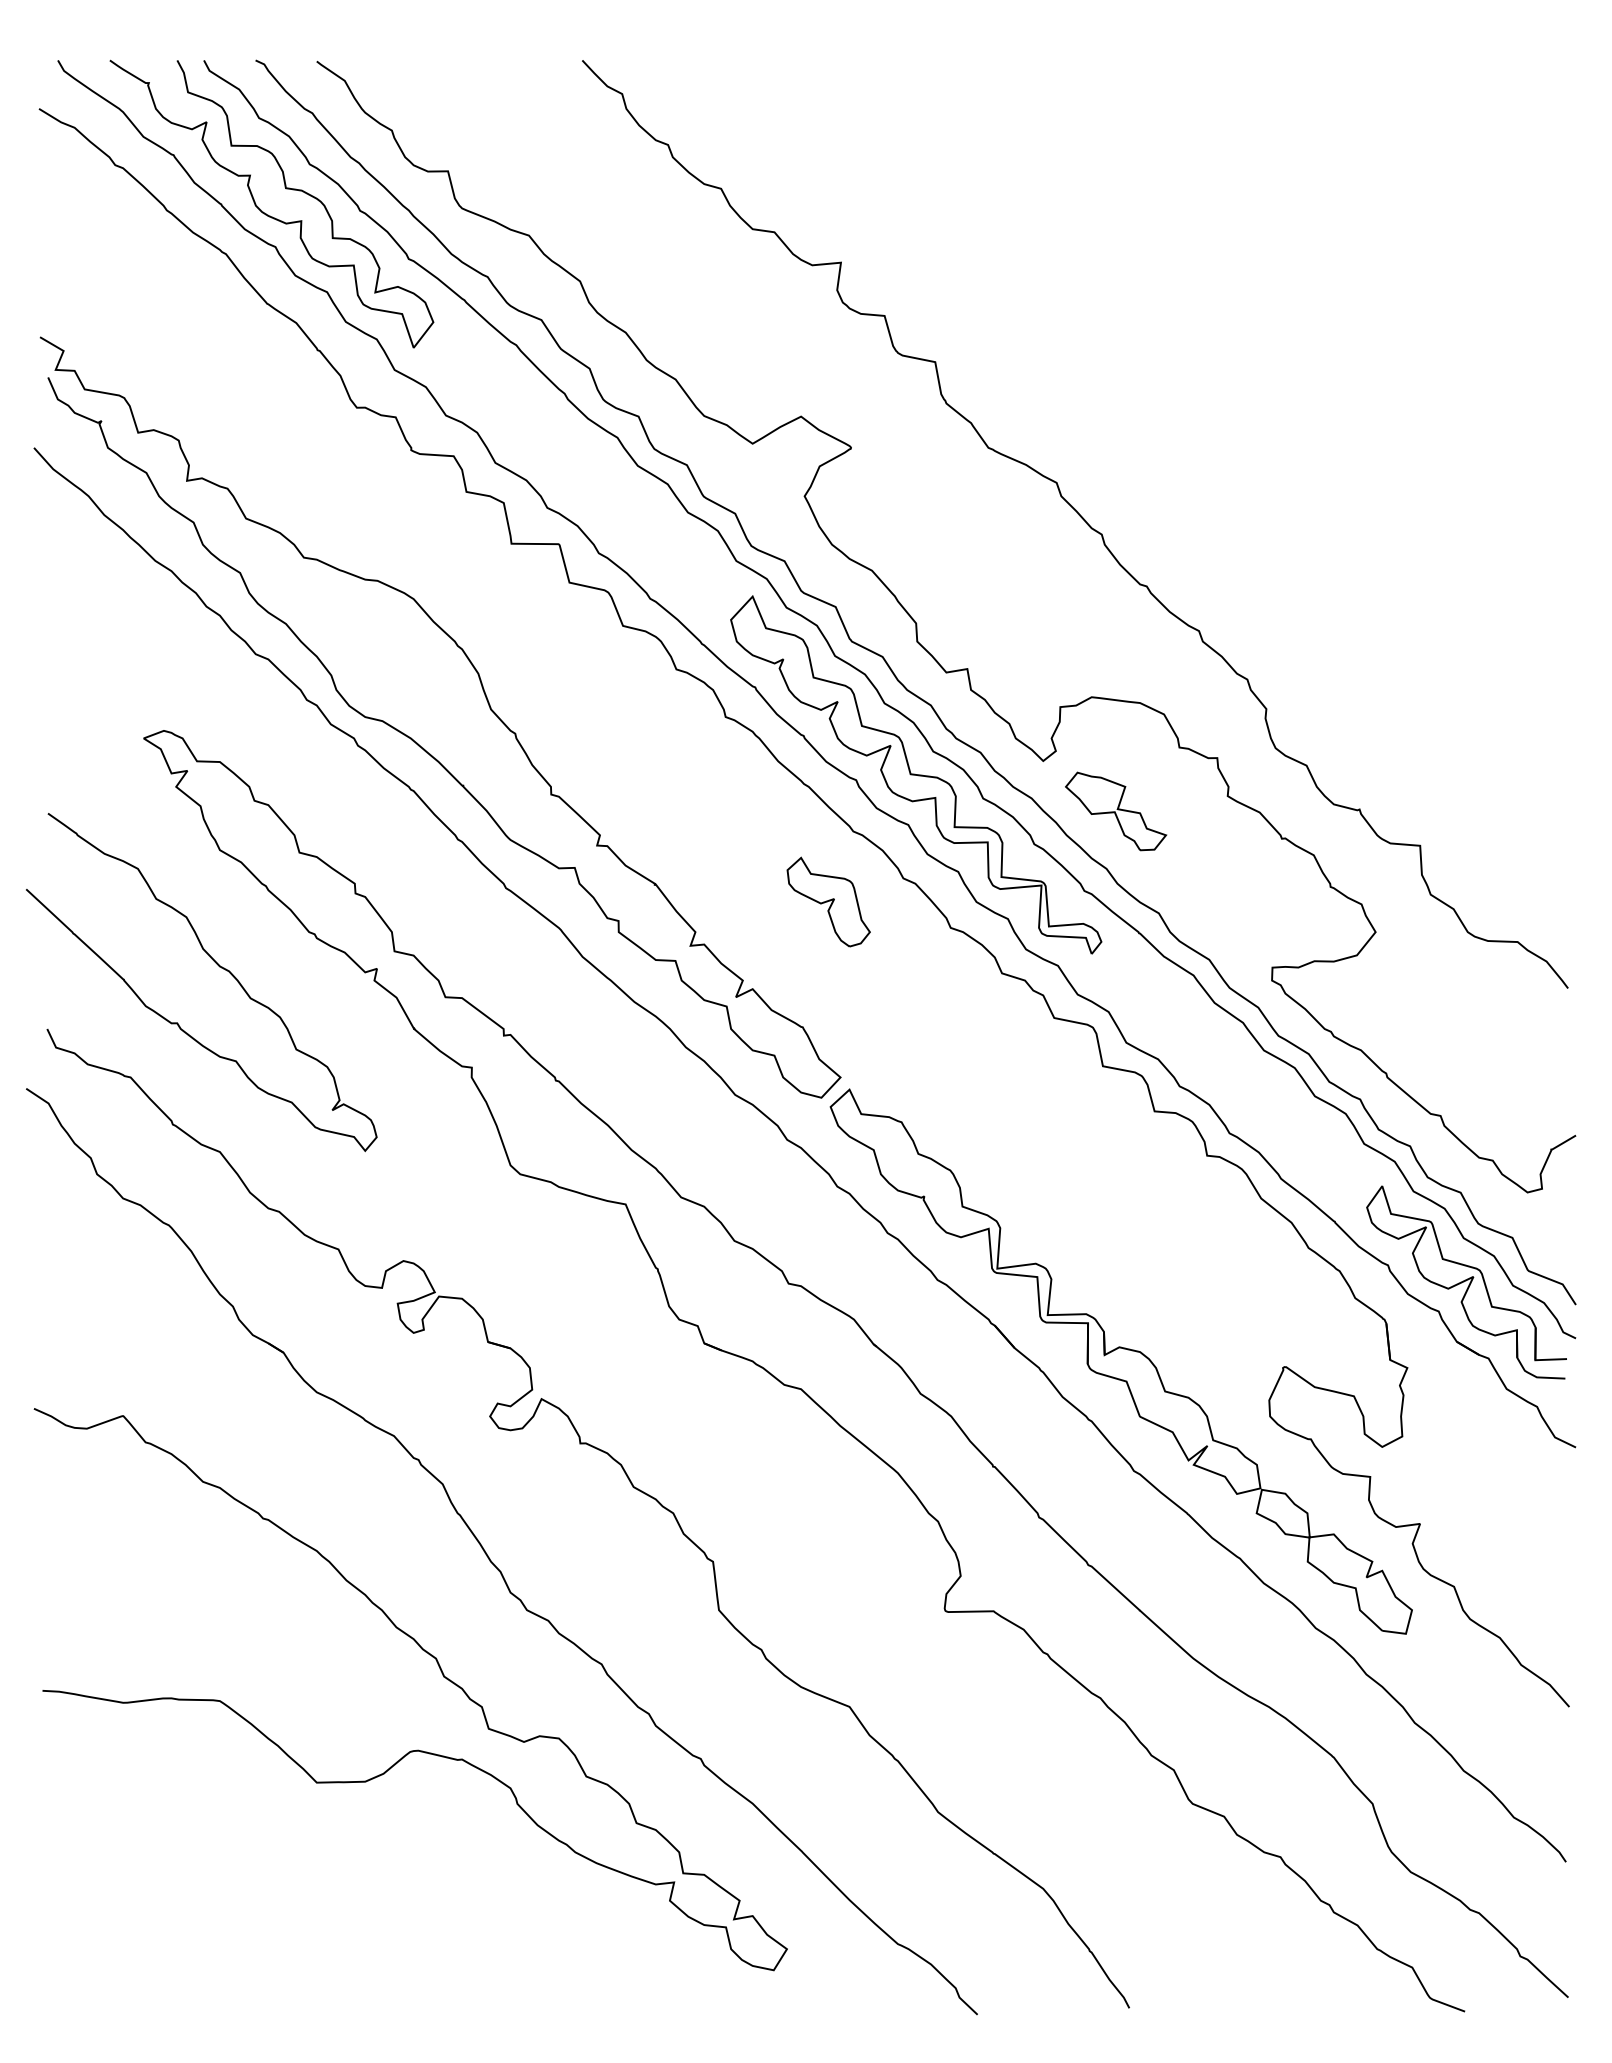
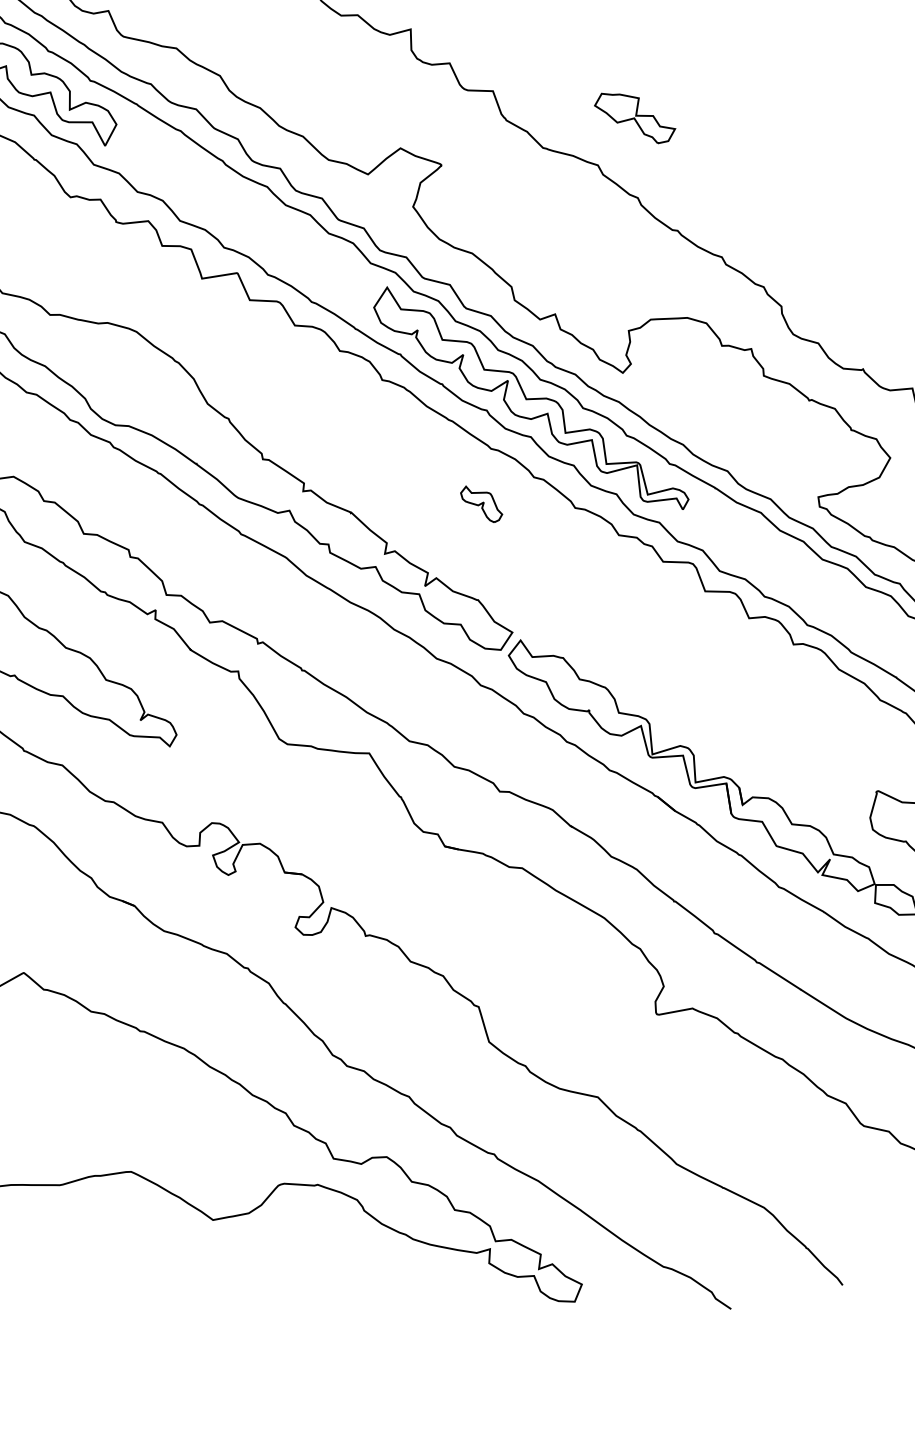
part: (1116, 811) -> (635, 117), moved
part: (828, 901) -> (481, 503), size x0.6

